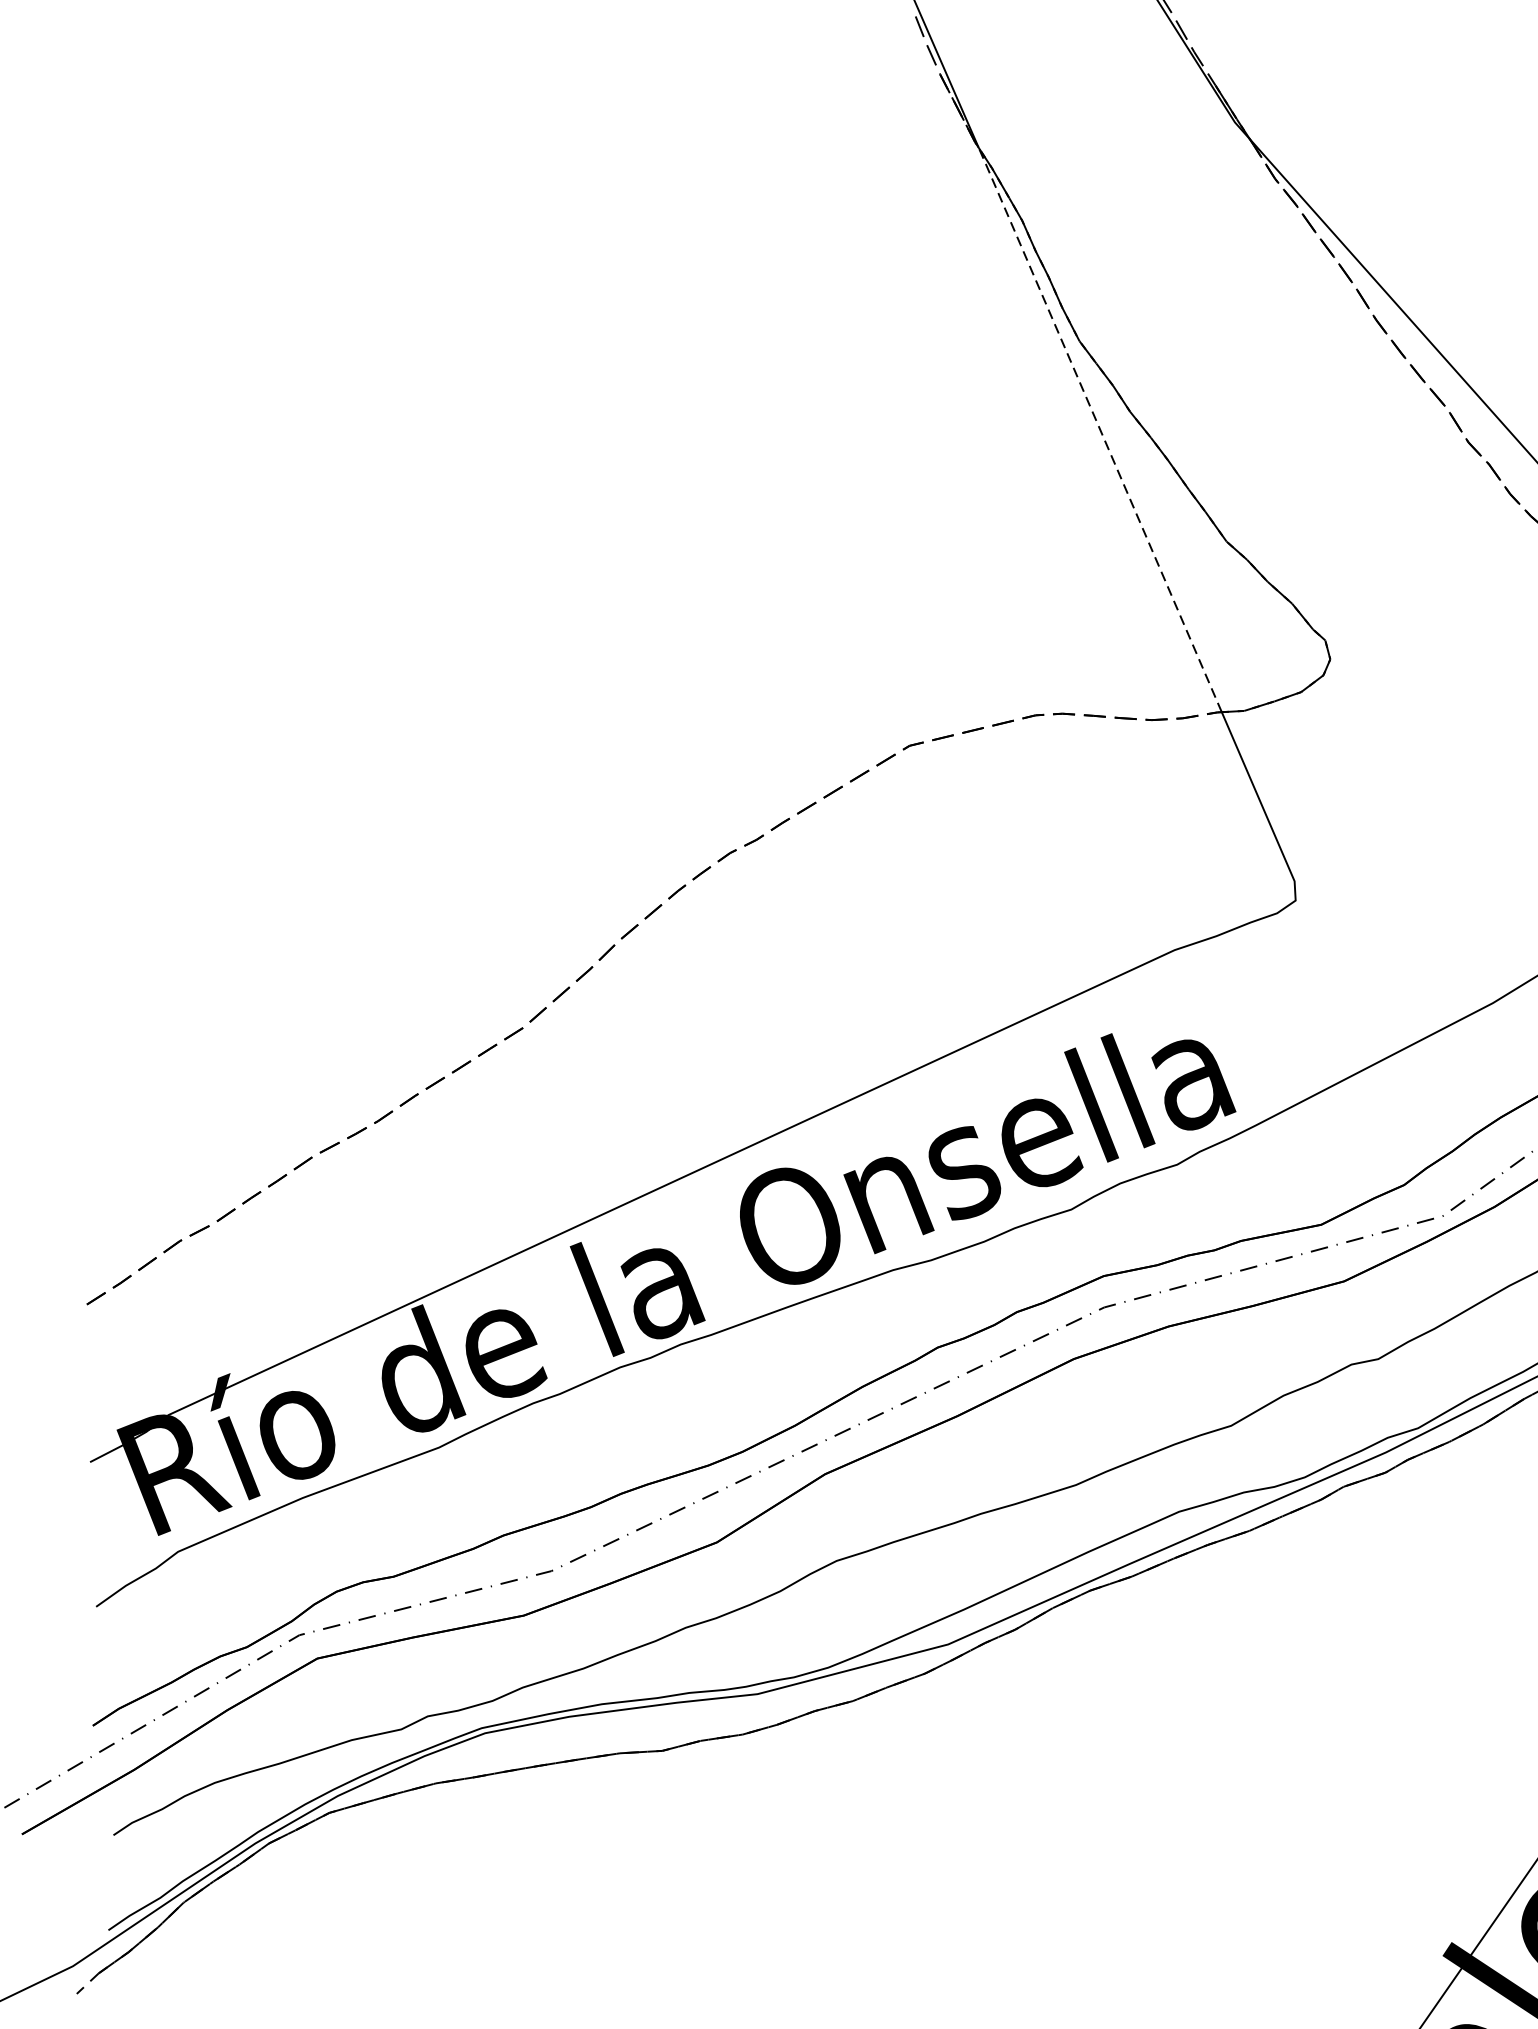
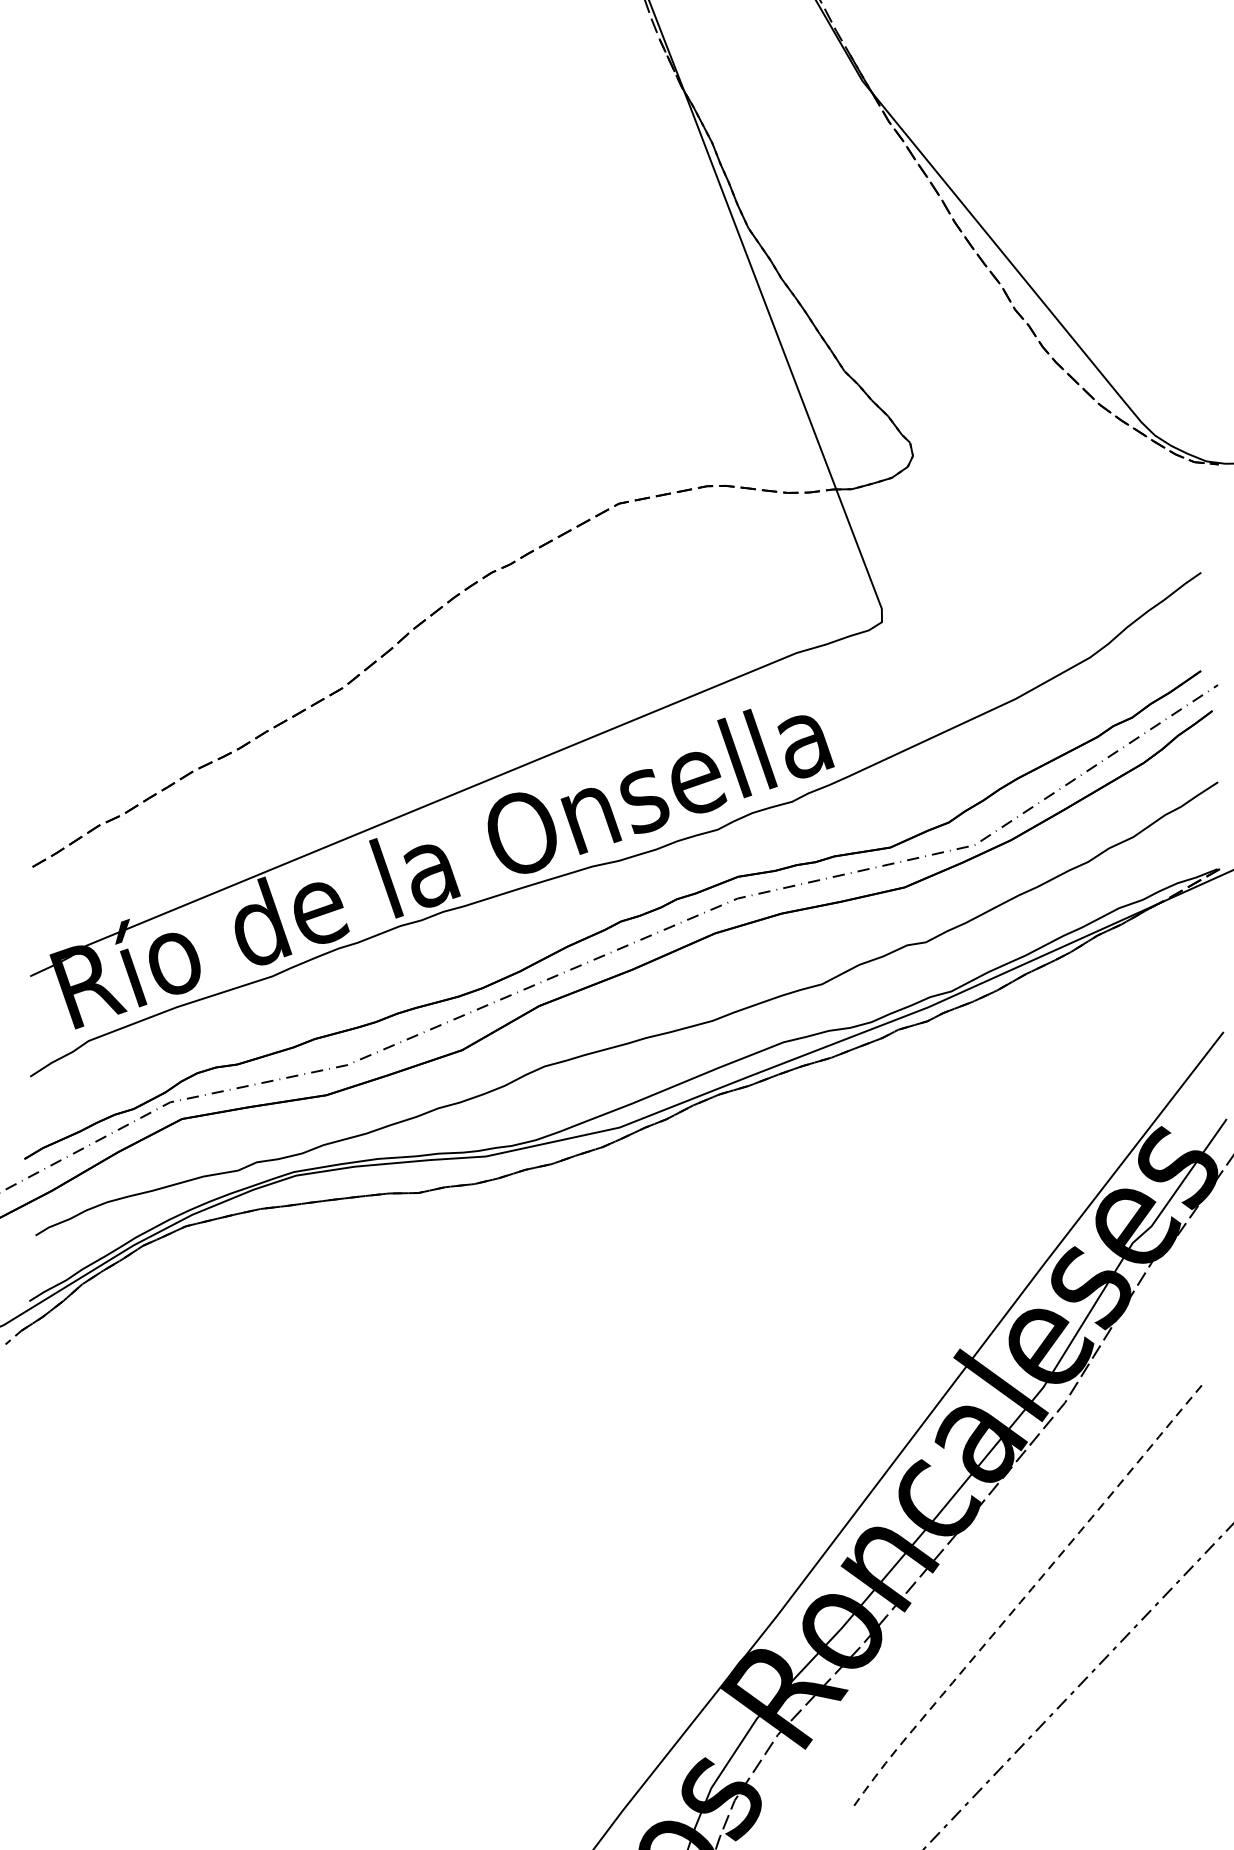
line: (1099, 428) -> (759, 289), dashed -> solid

